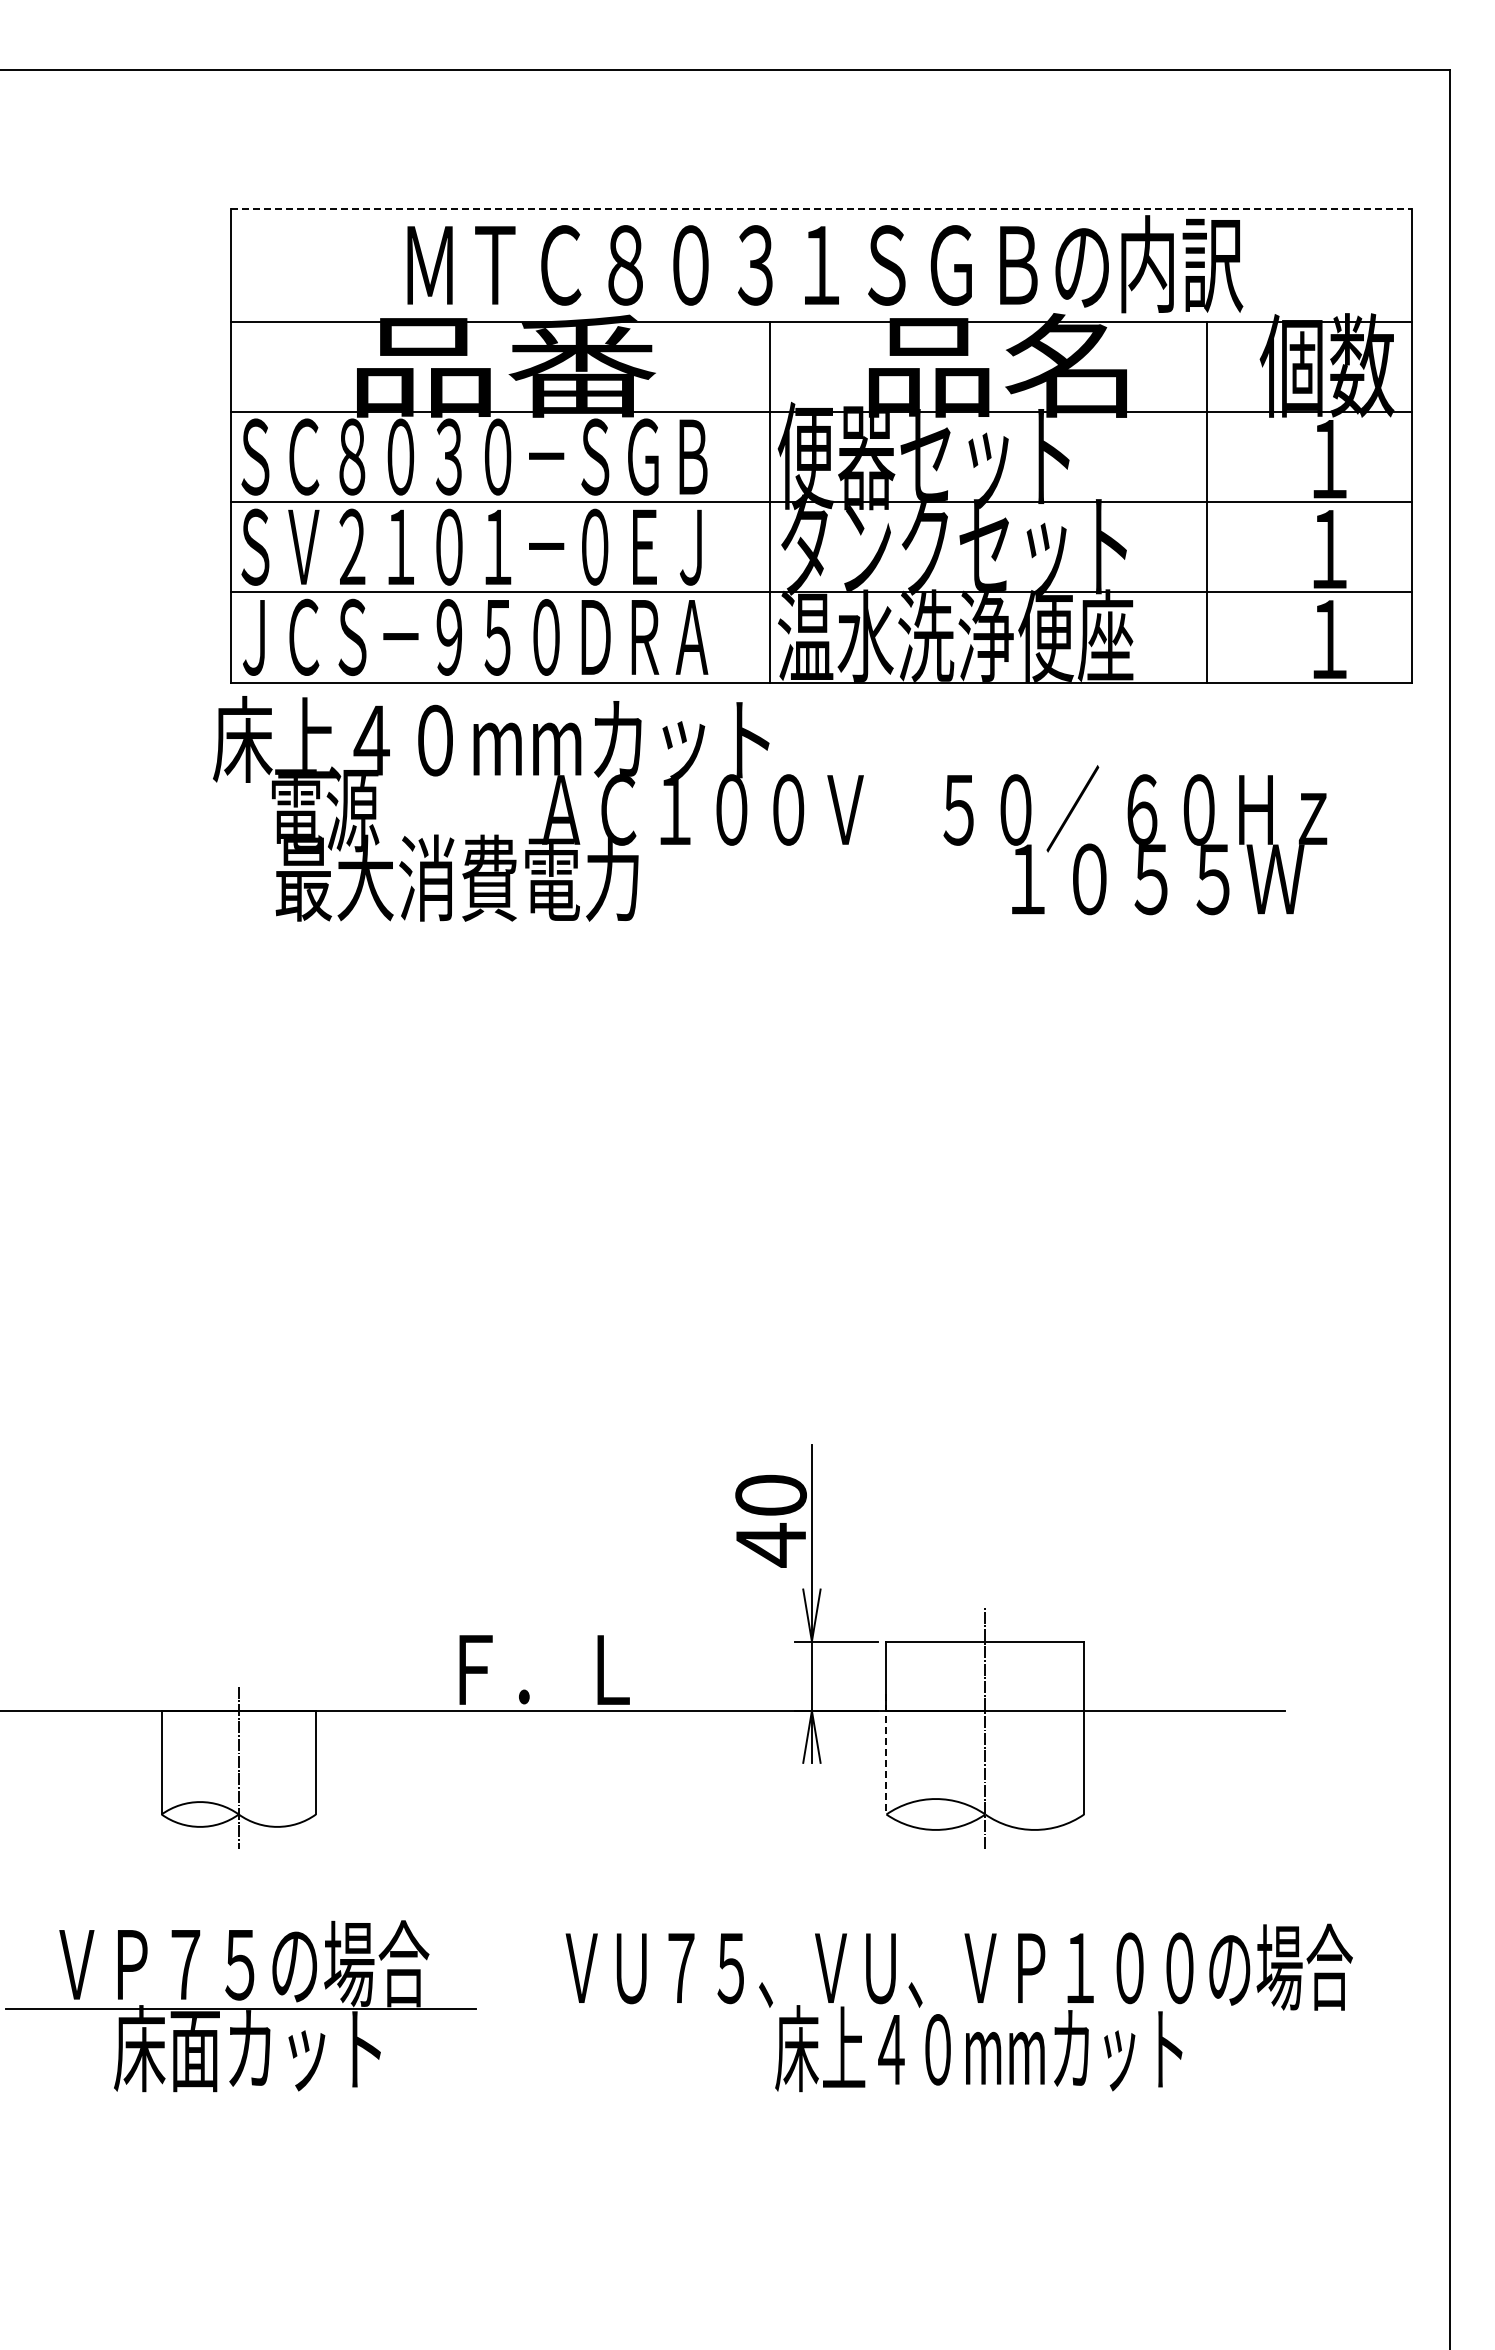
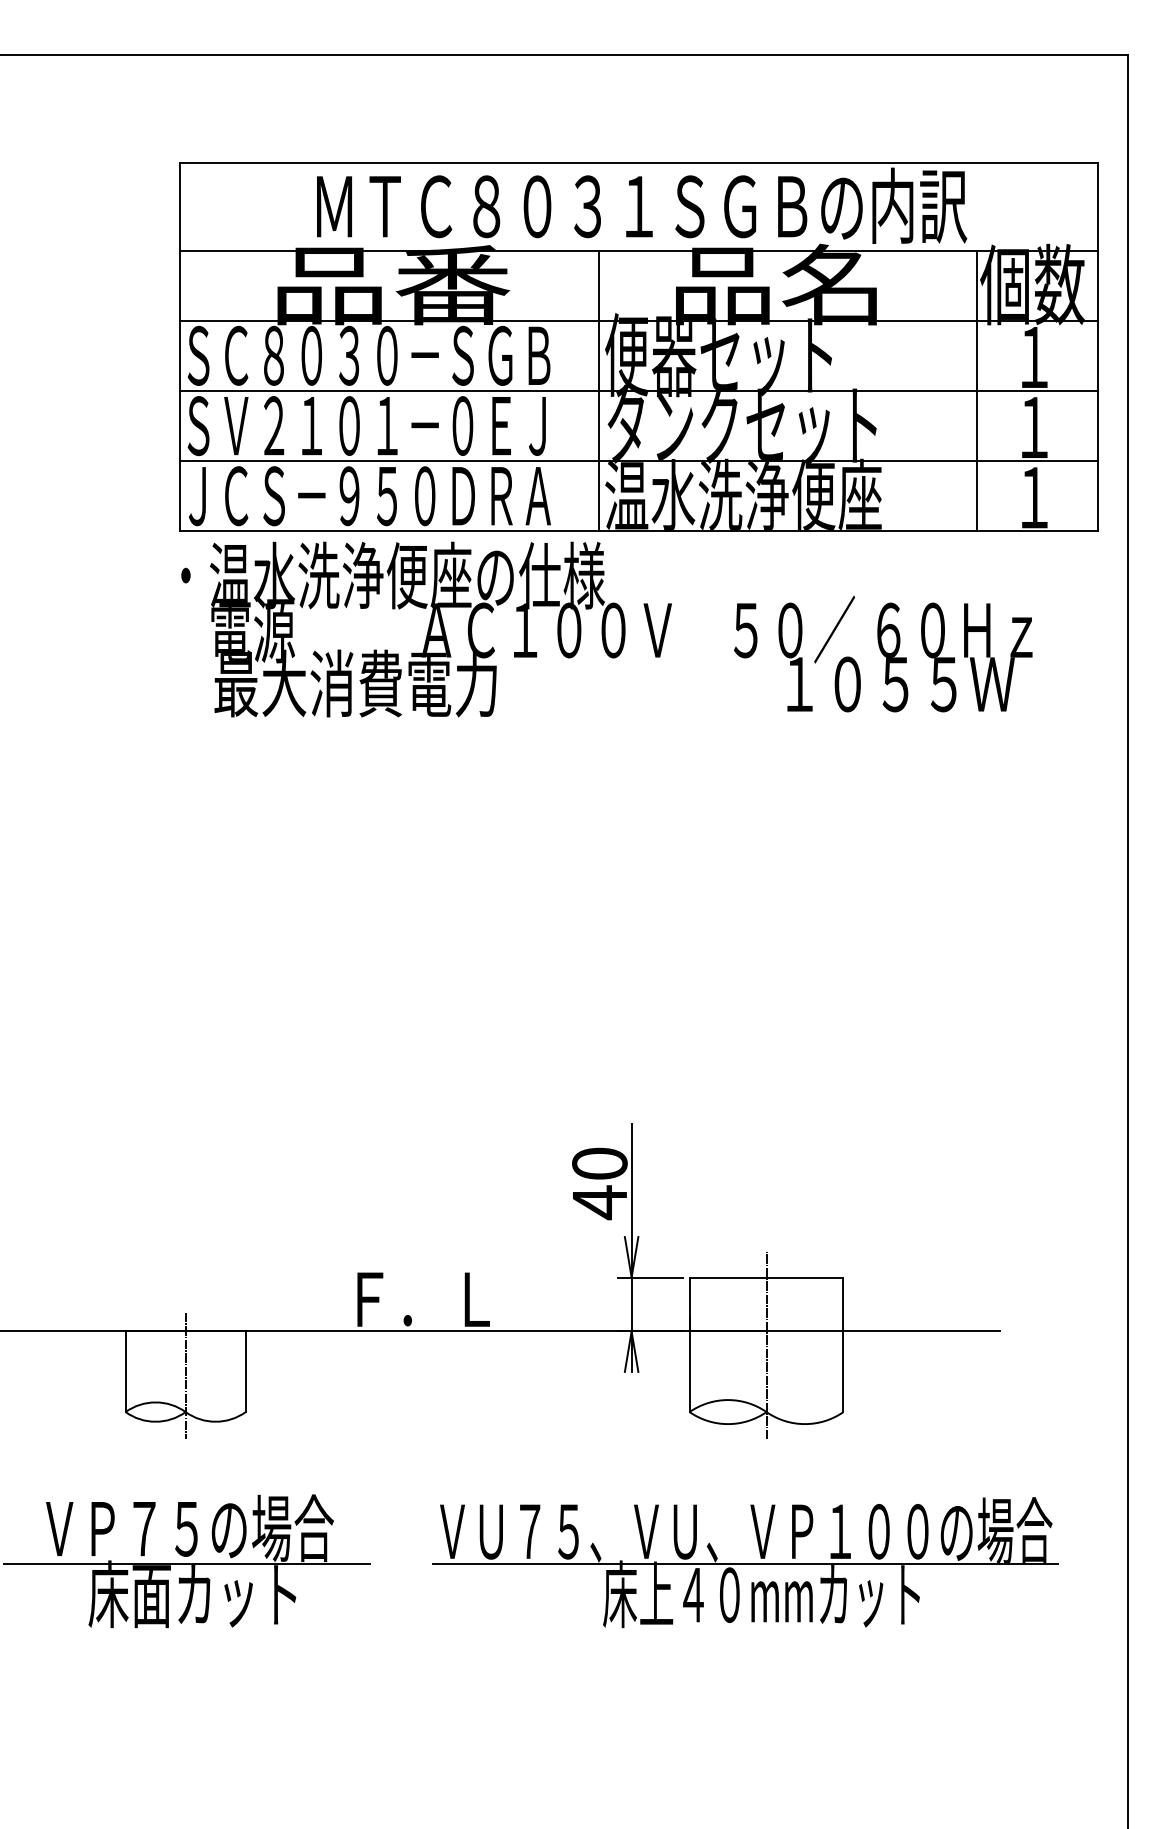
line: (821, 209) -> (639, 163), dashed -> solid
line: (1206, 501) -> (976, 390), moved
text: (495, 739) -> (385, 575), 床上４０mmカット -> ・温水洗浄便座の仕様
line: (886, 1754) -> (689, 1365), dashed -> solid
line: (958, 2009) -> (745, 1563), added

